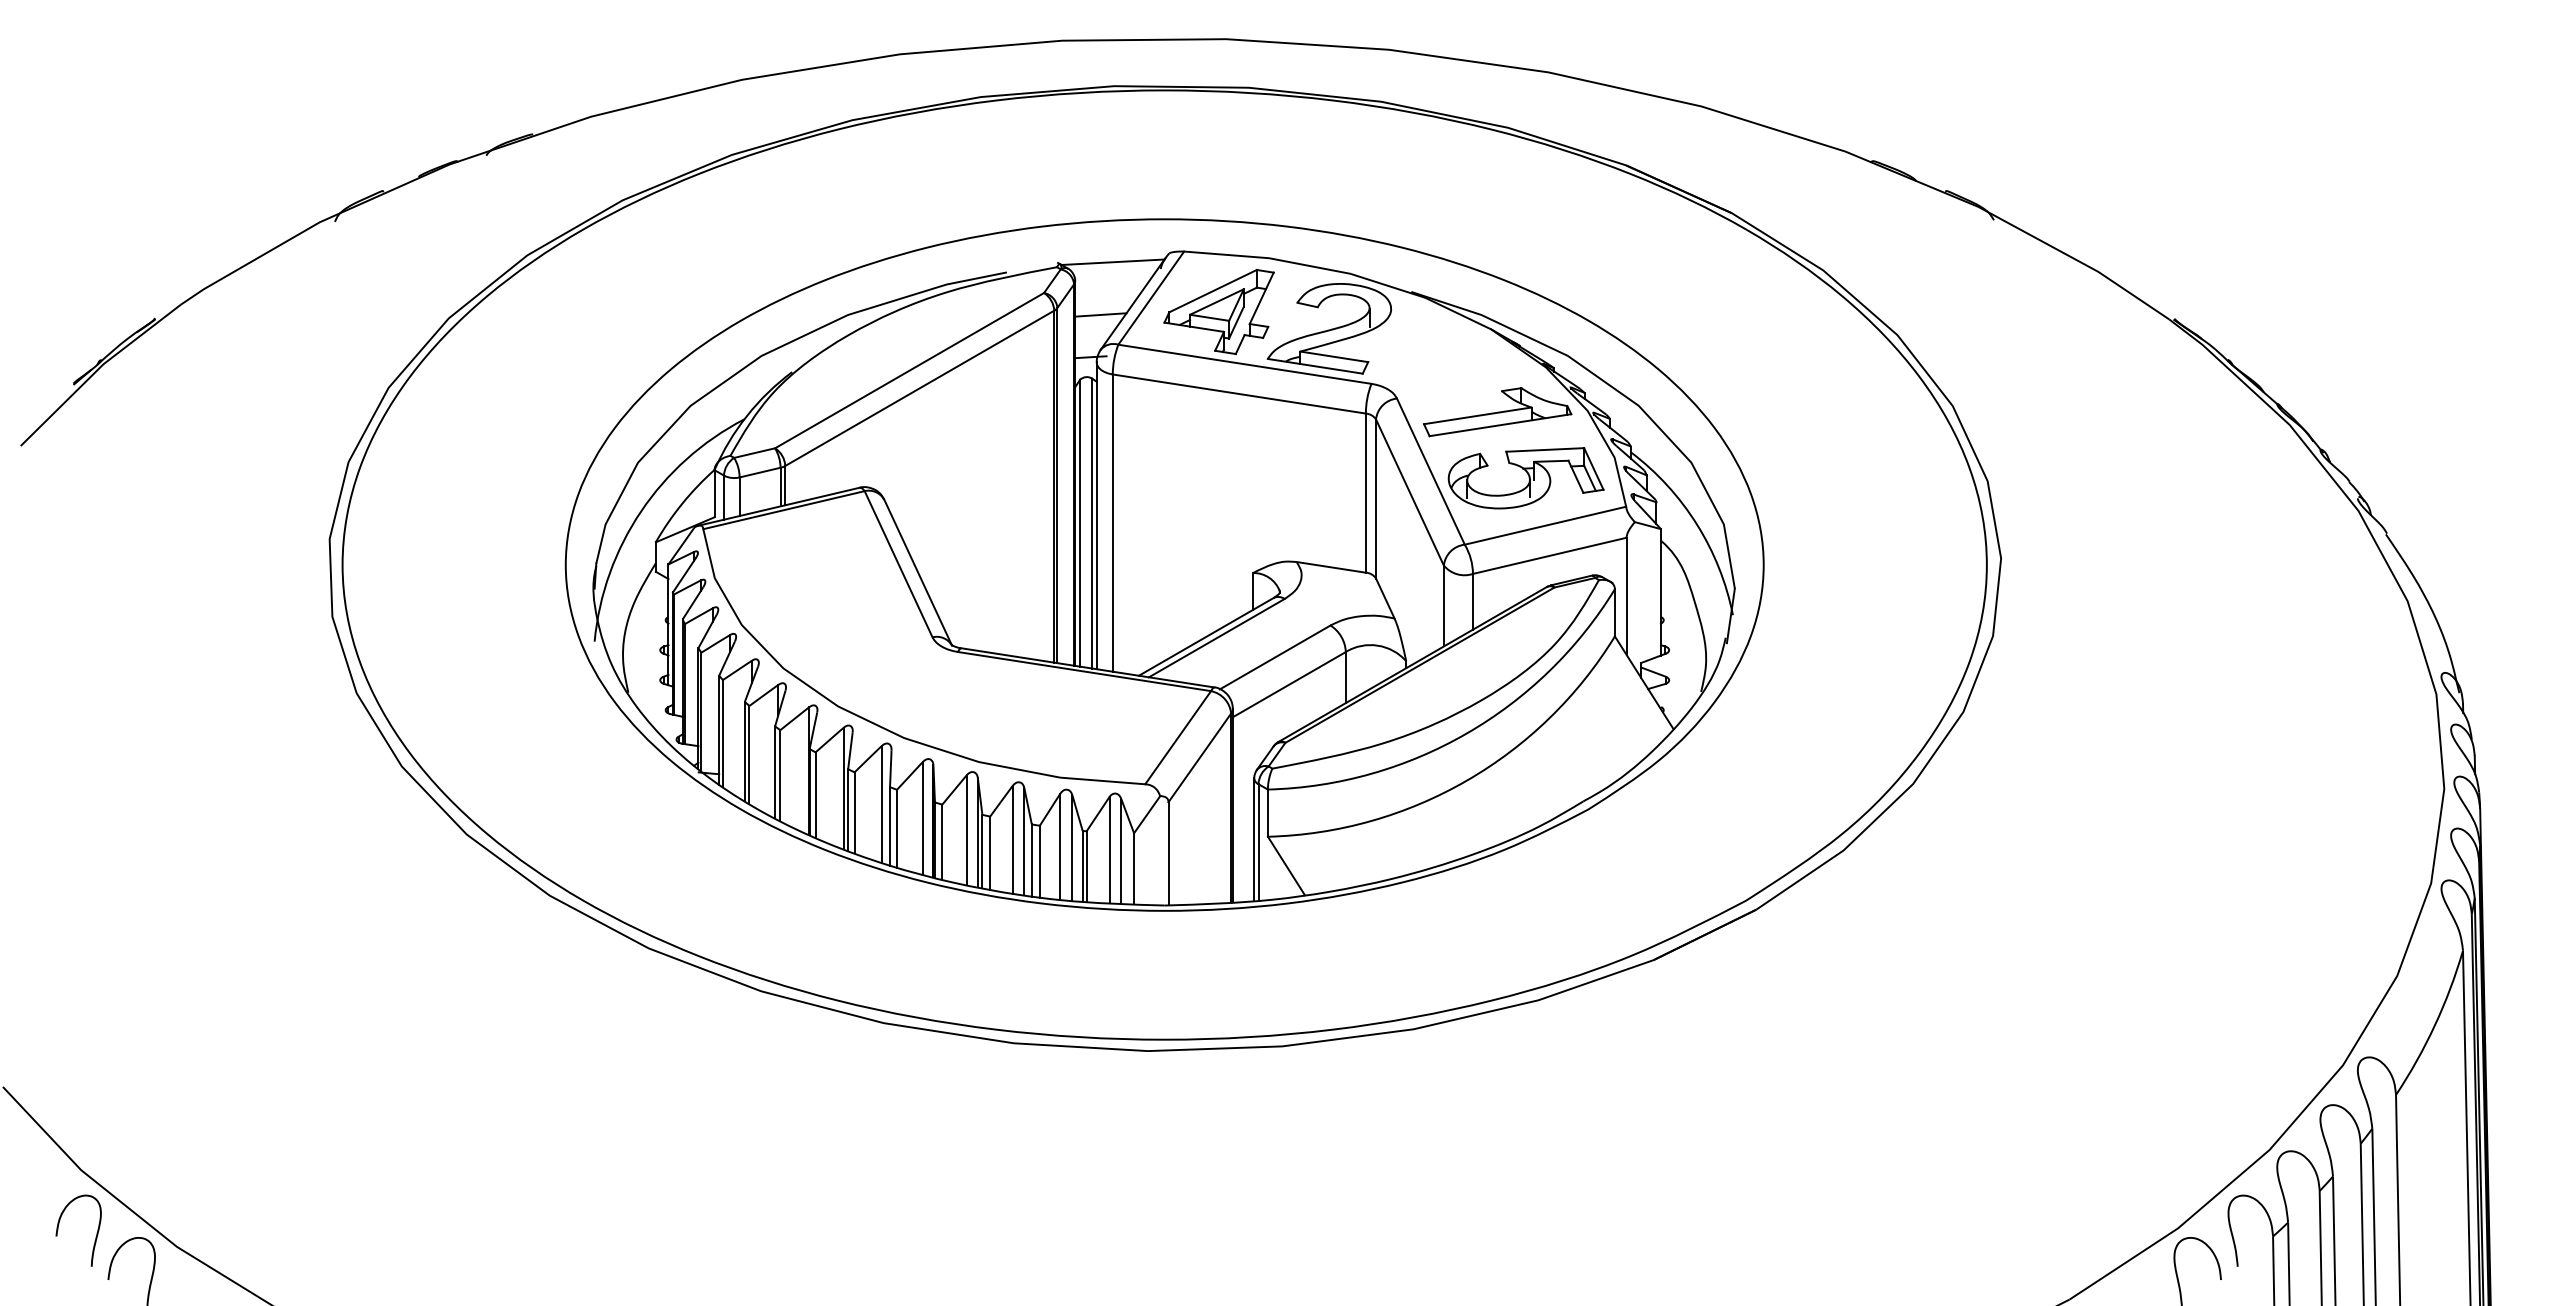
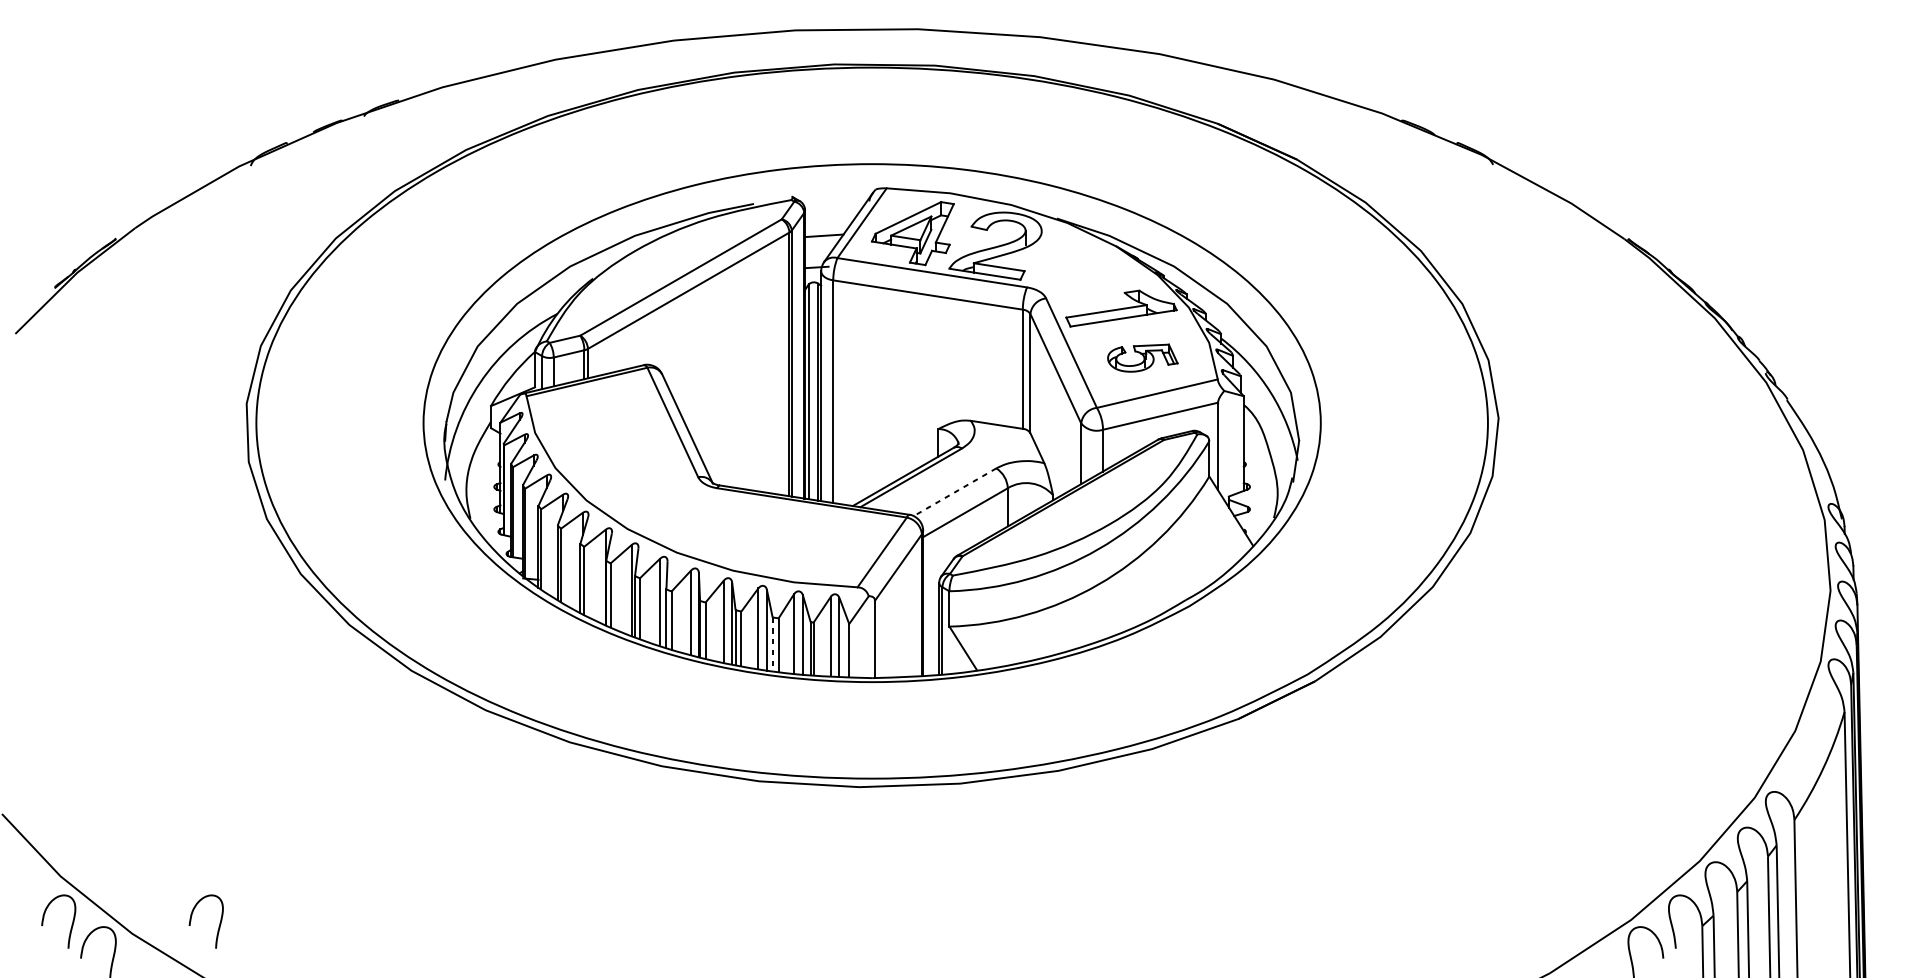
line: (1112, 261) -> (833, 195), removed
part: (1525, 478) -> (1142, 358), size x0.6
line: (1275, 657) -> (955, 492), solid -> dashed
line: (1031, 860) -> (772, 644), solid -> dashed
curve: (293, 1233) -> (219, 923), added

